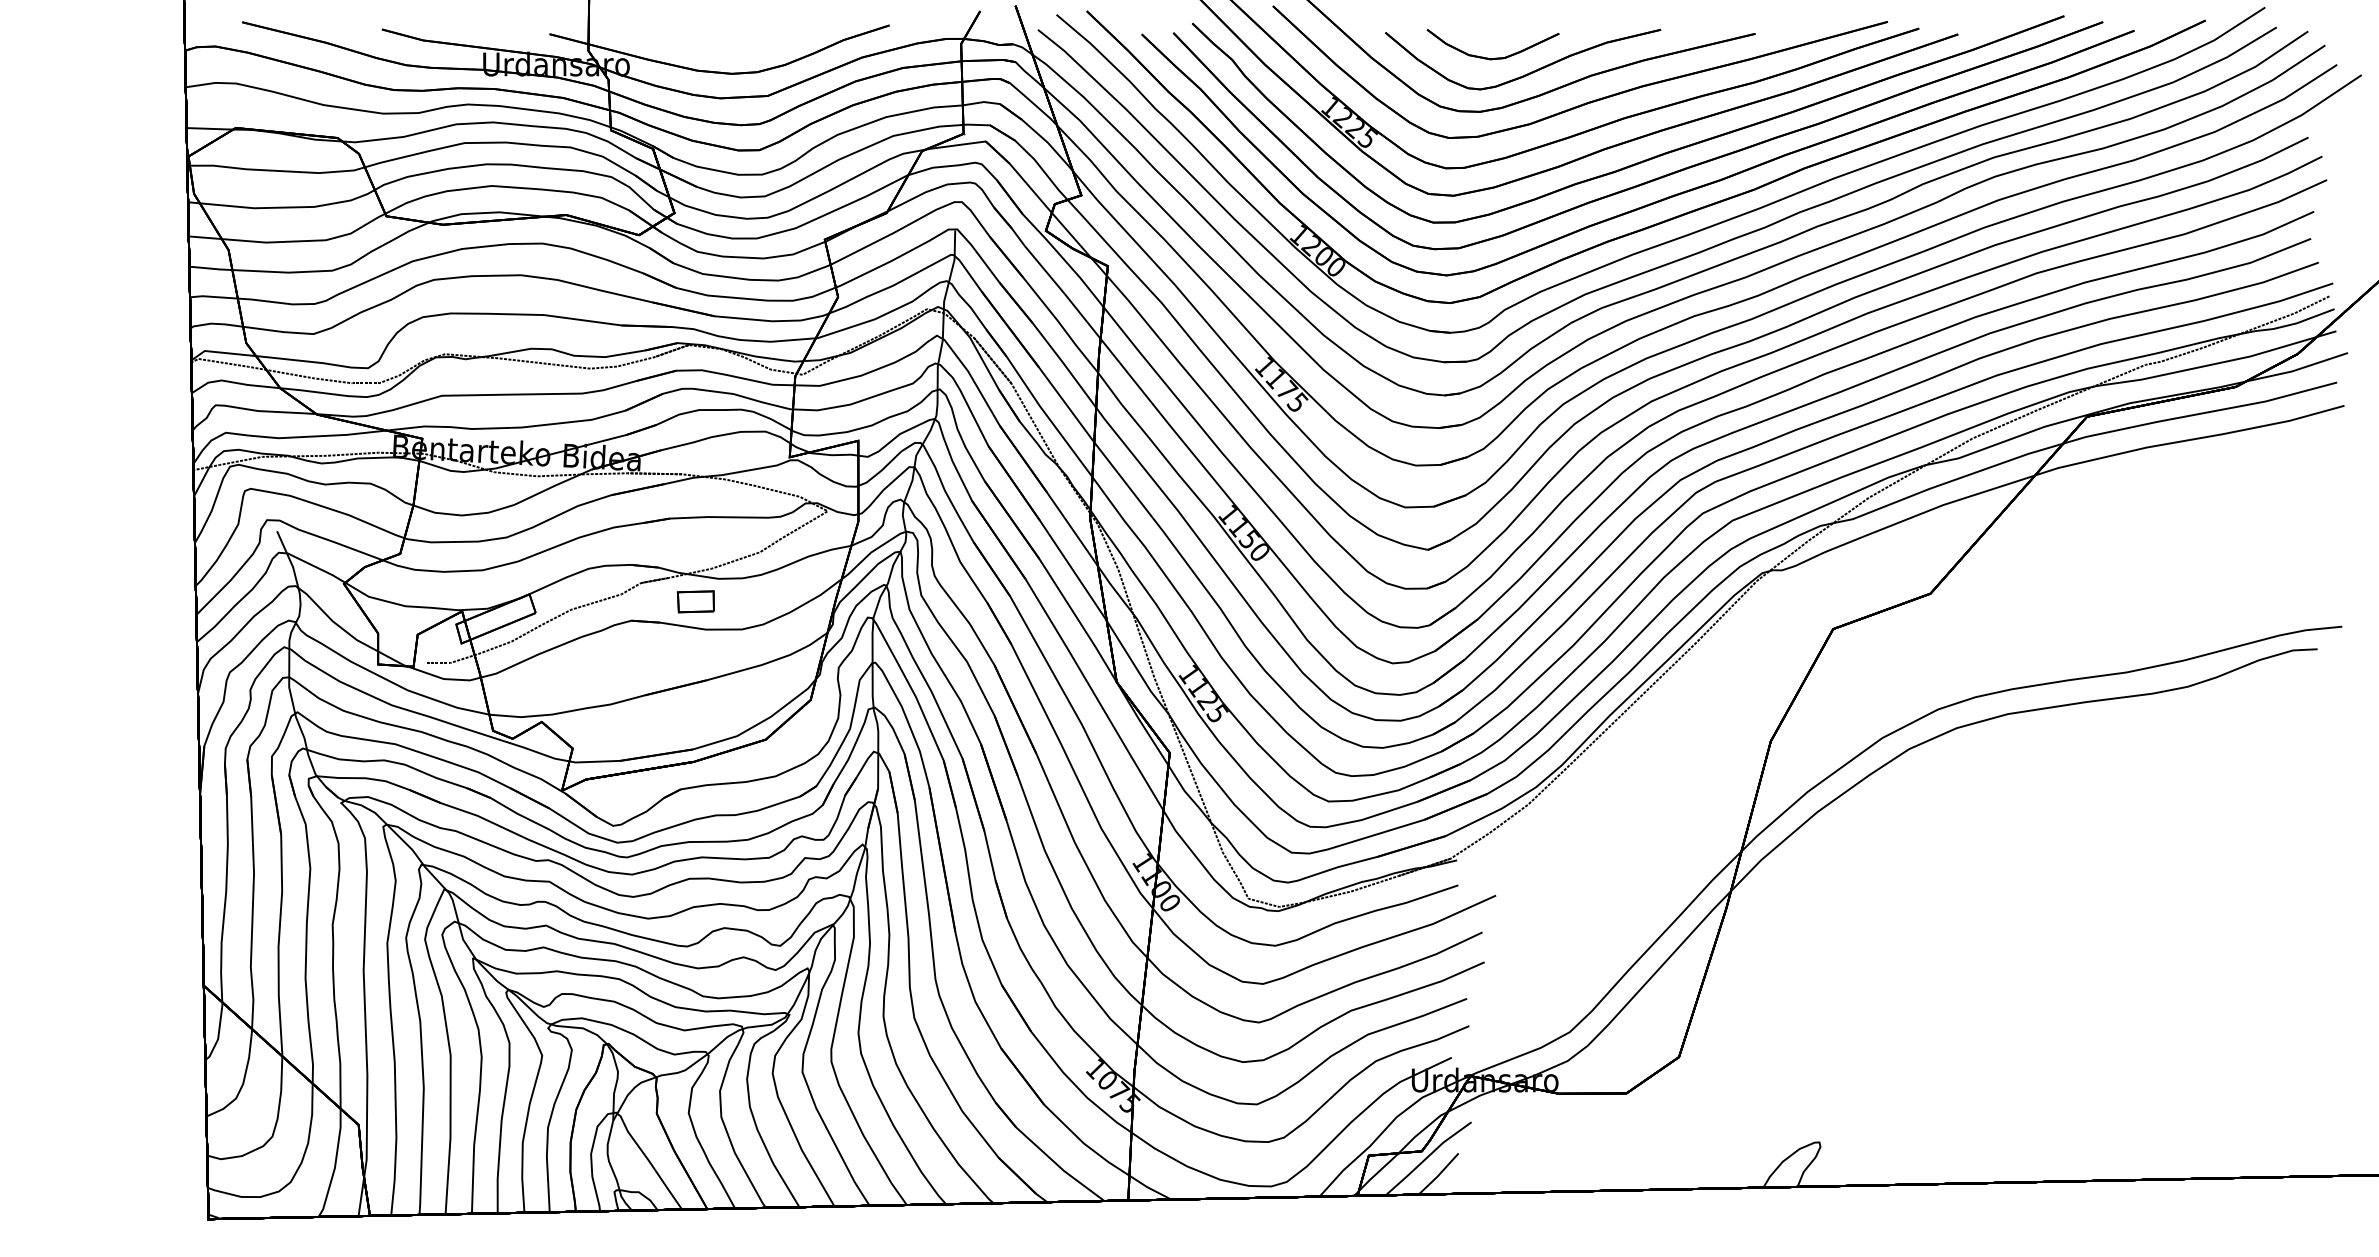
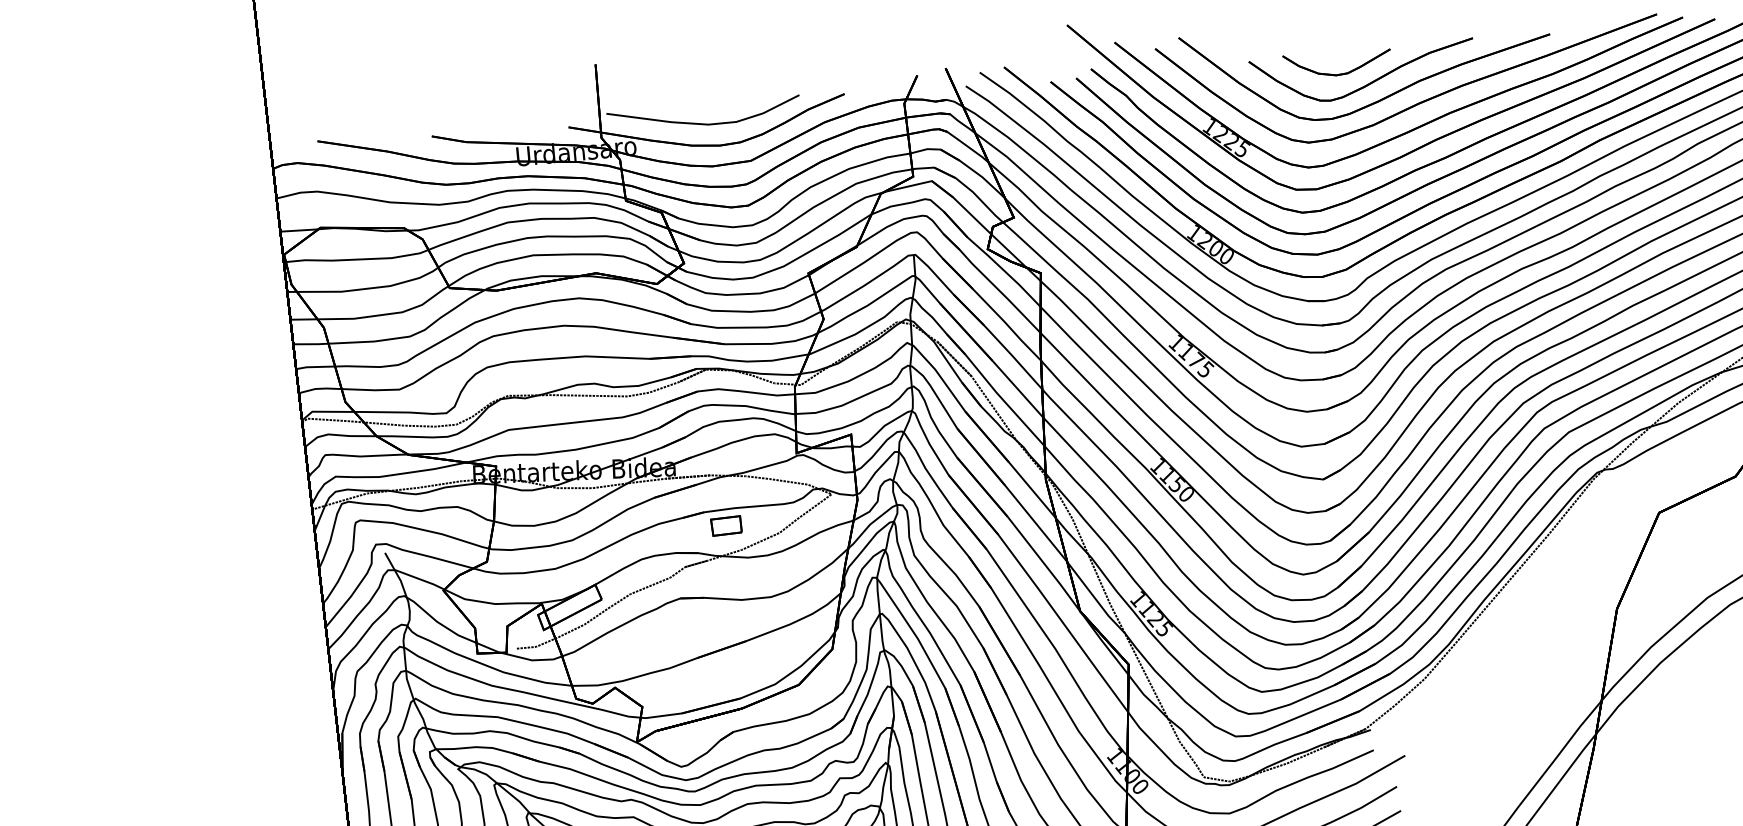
part: (712, 44) -> (701, 123), added
part: (695, 601) -> (726, 525), moved

